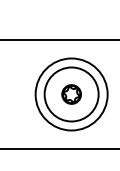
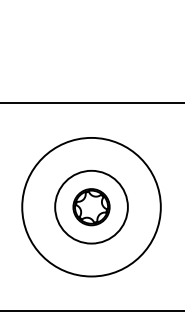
circle: (71, 94) -> (91, 207), size x0.7

